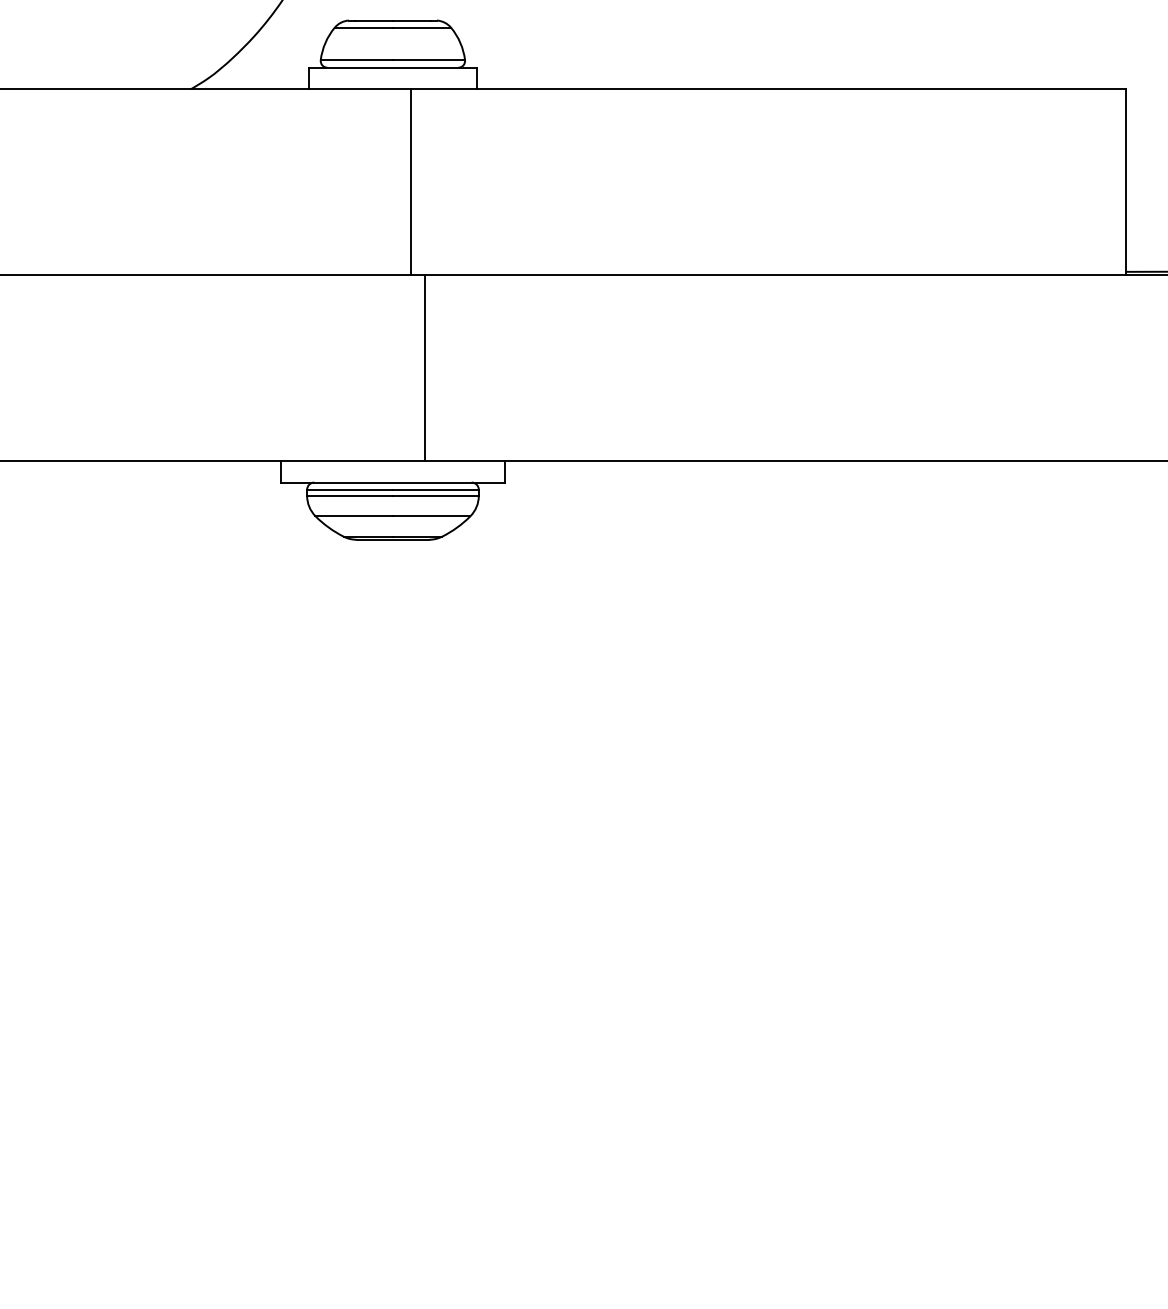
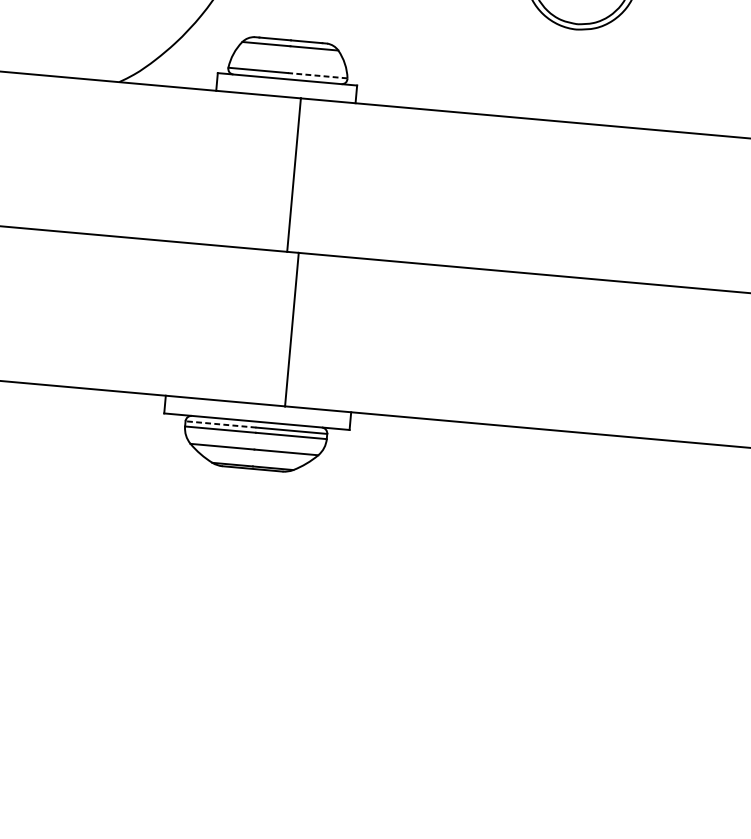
line: (428, 60) -> (317, 75), solid -> dashed
line: (350, 489) -> (221, 424), solid -> dashed

